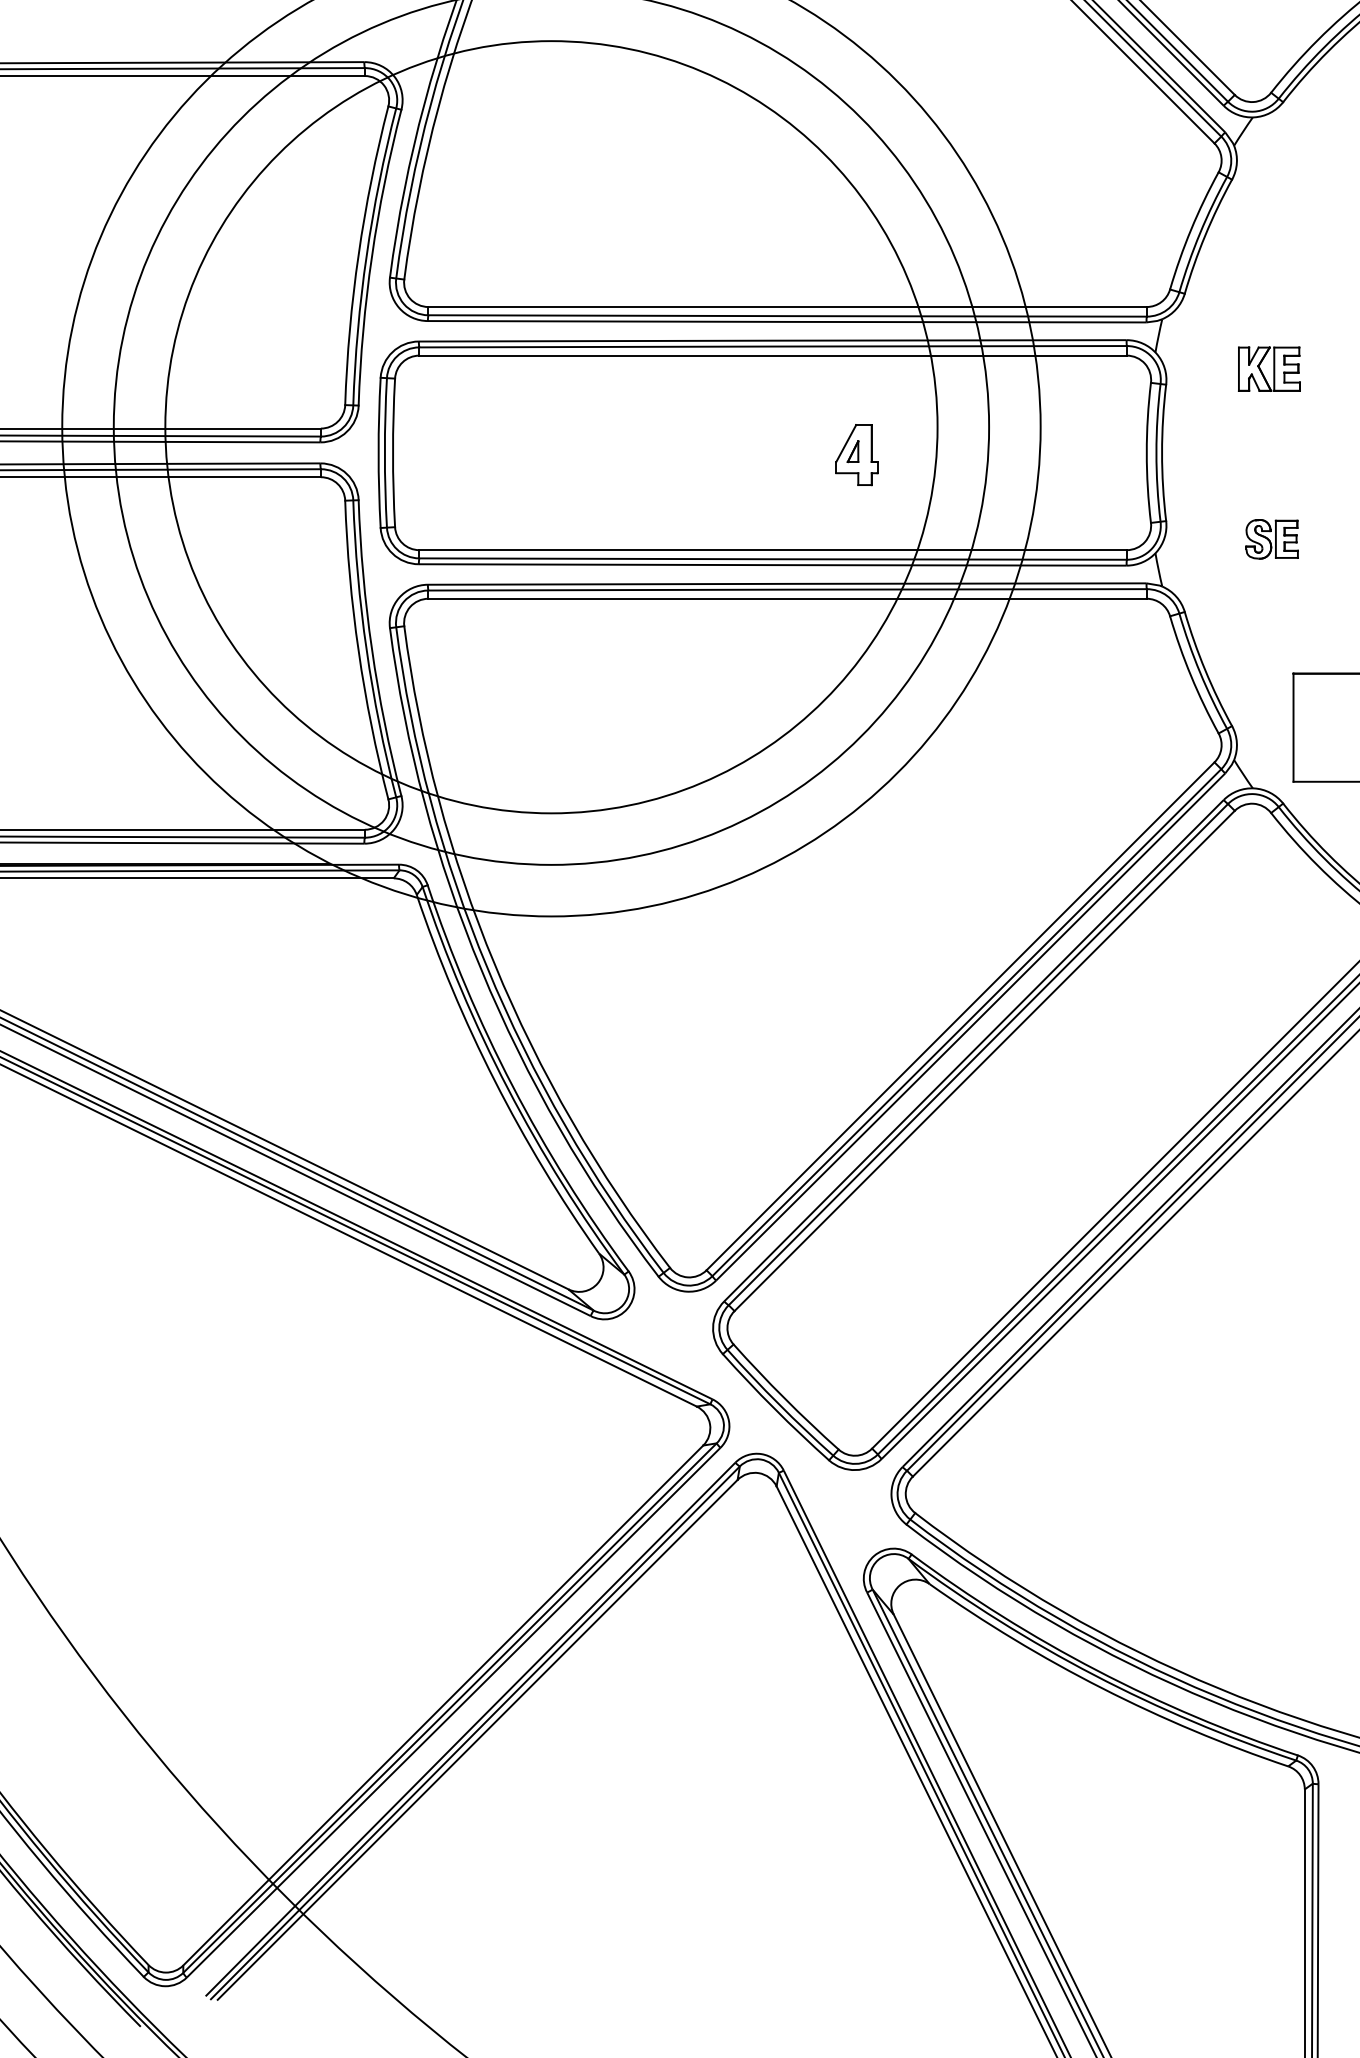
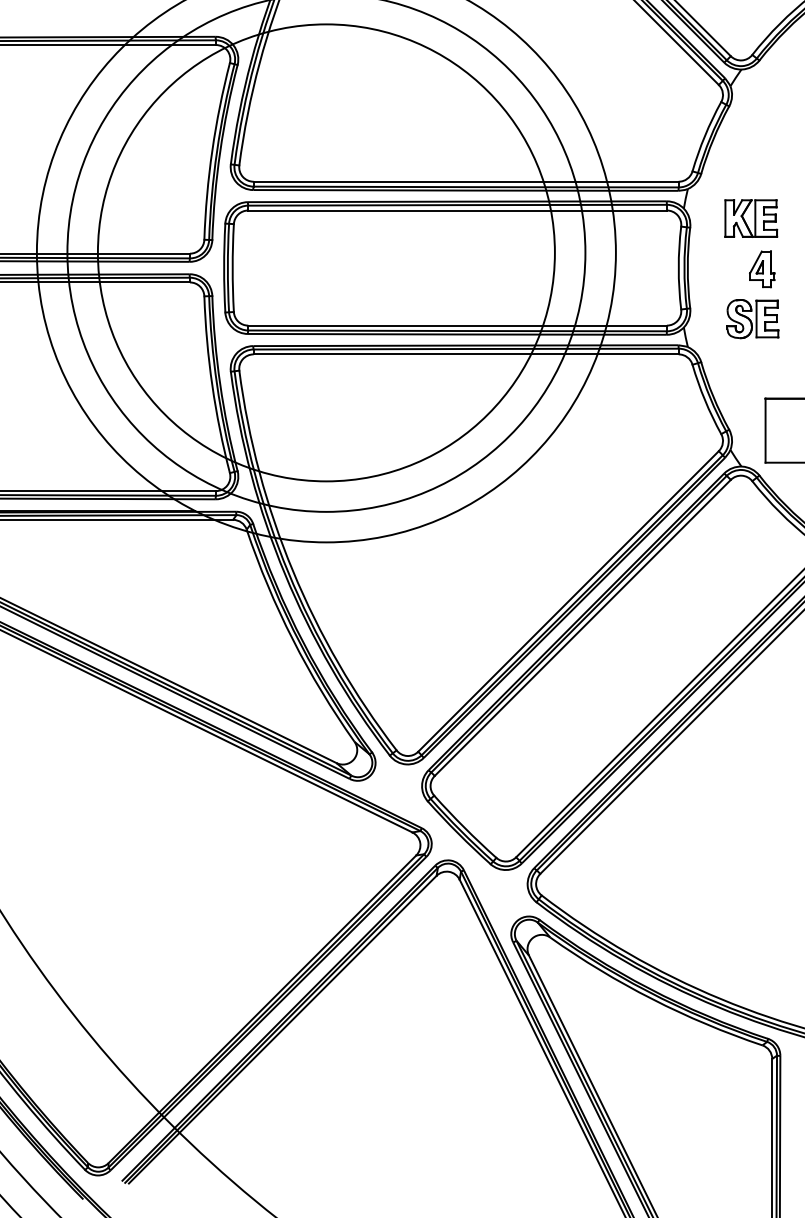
part: (1269, 369) -> (751, 218), size x1.43
part: (857, 455) -> (762, 269), moved
part: (1271, 539) -> (752, 319), size x1.67

